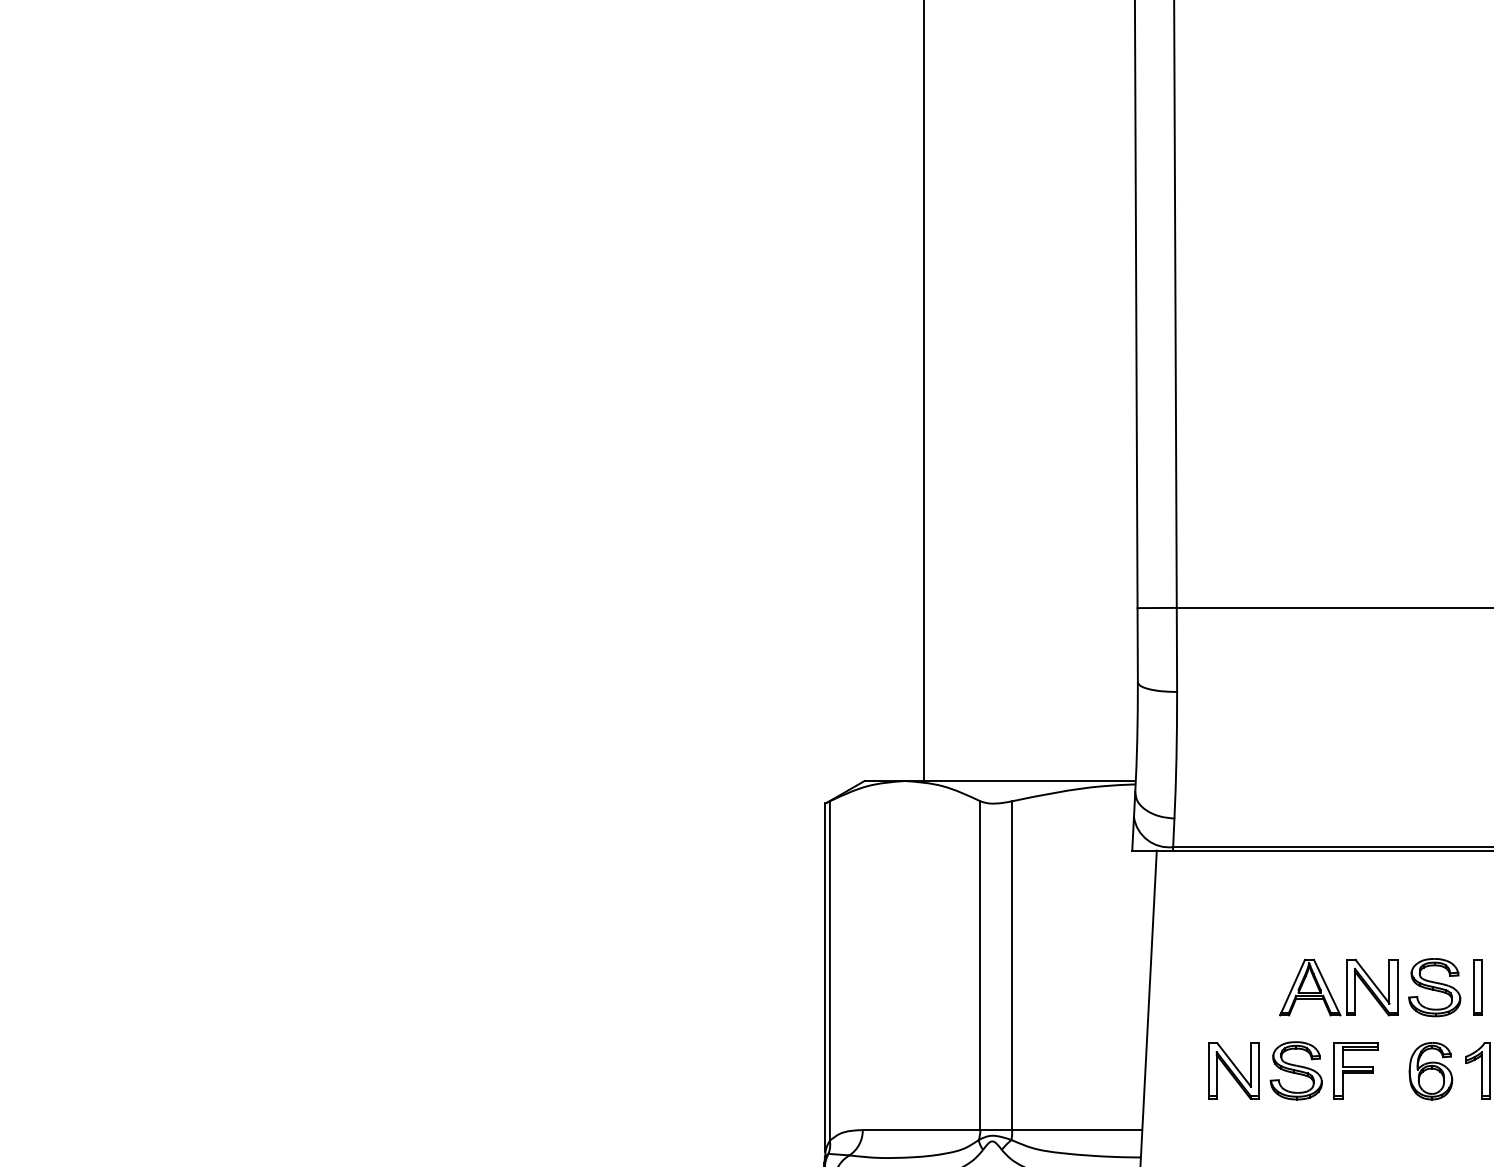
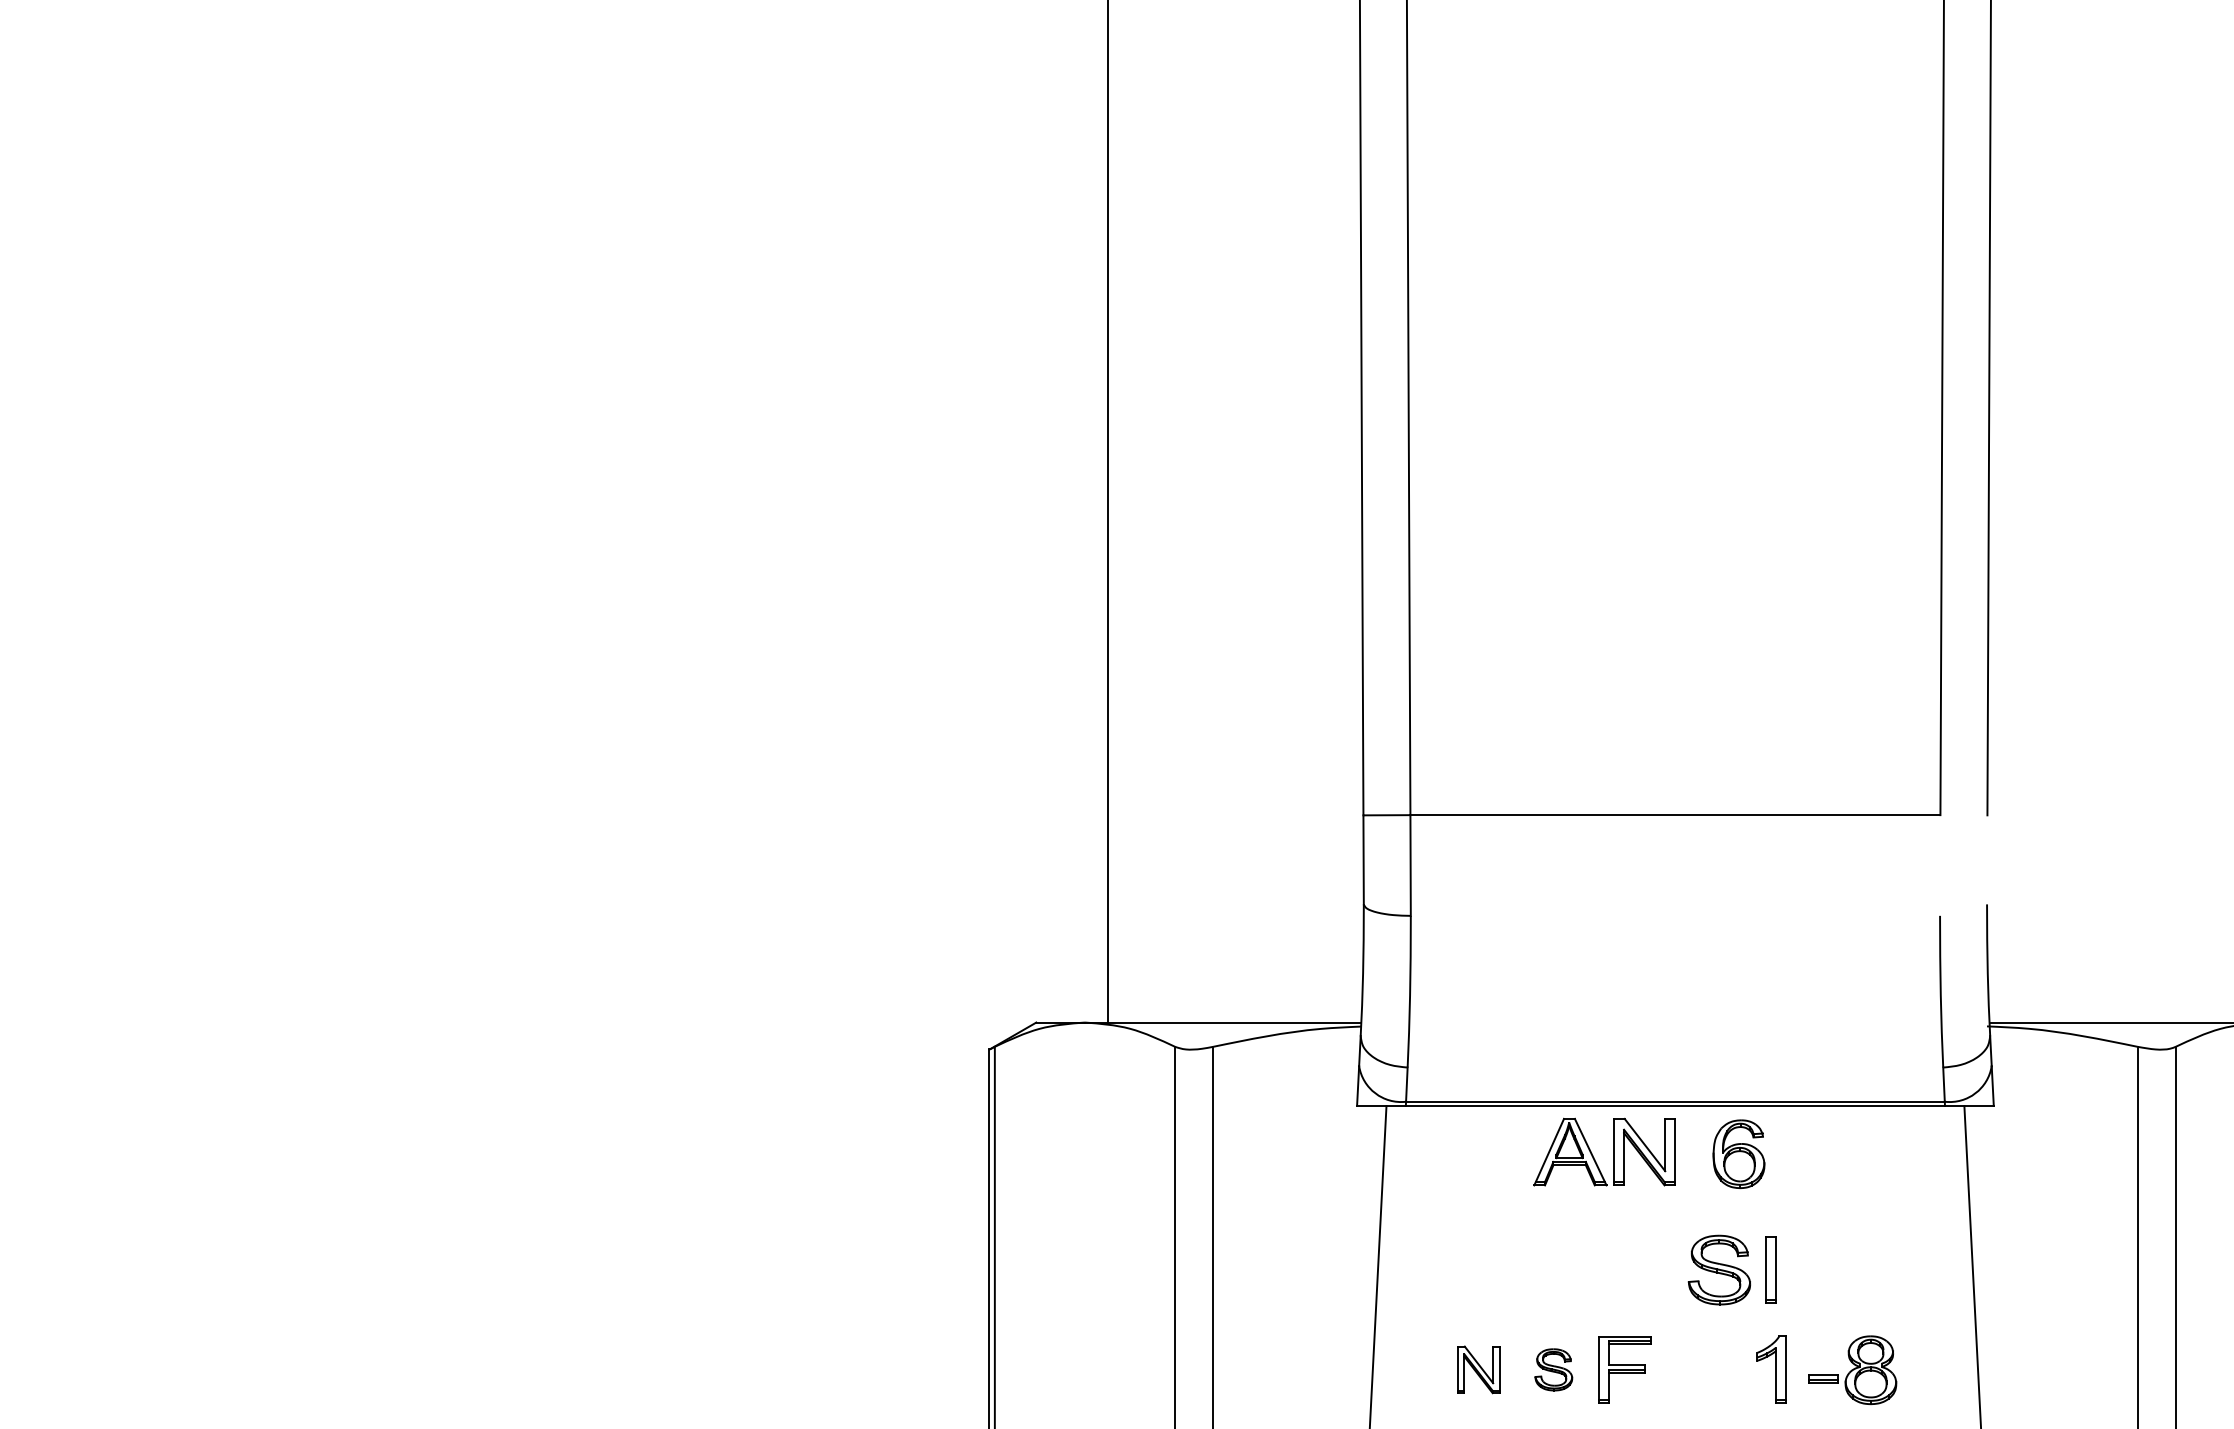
part: (1346, 987) -> (1613, 1151), moved
part: (1233, 1070) -> (1478, 1369), size x0.7
part: (1296, 1070) -> (1553, 1369), size x0.6
part: (1430, 1071) -> (1738, 1154), moved

